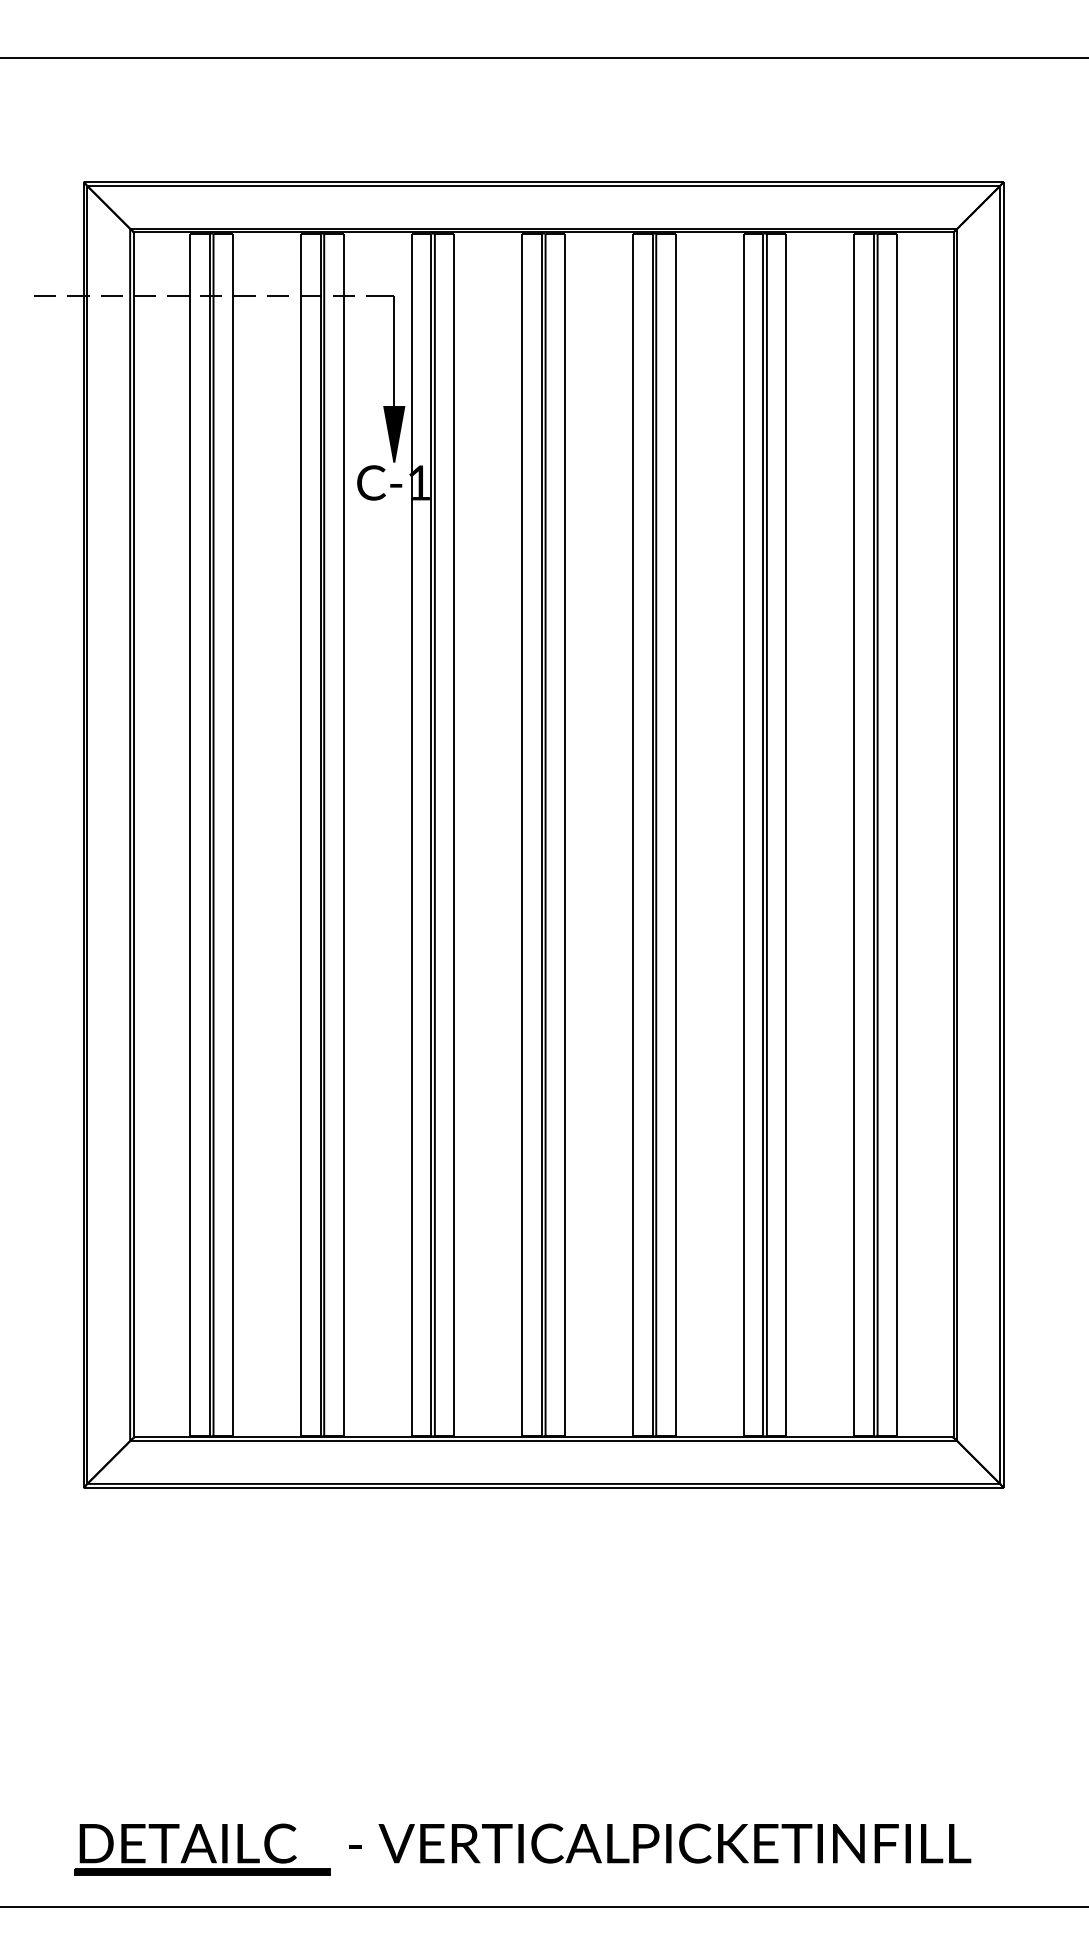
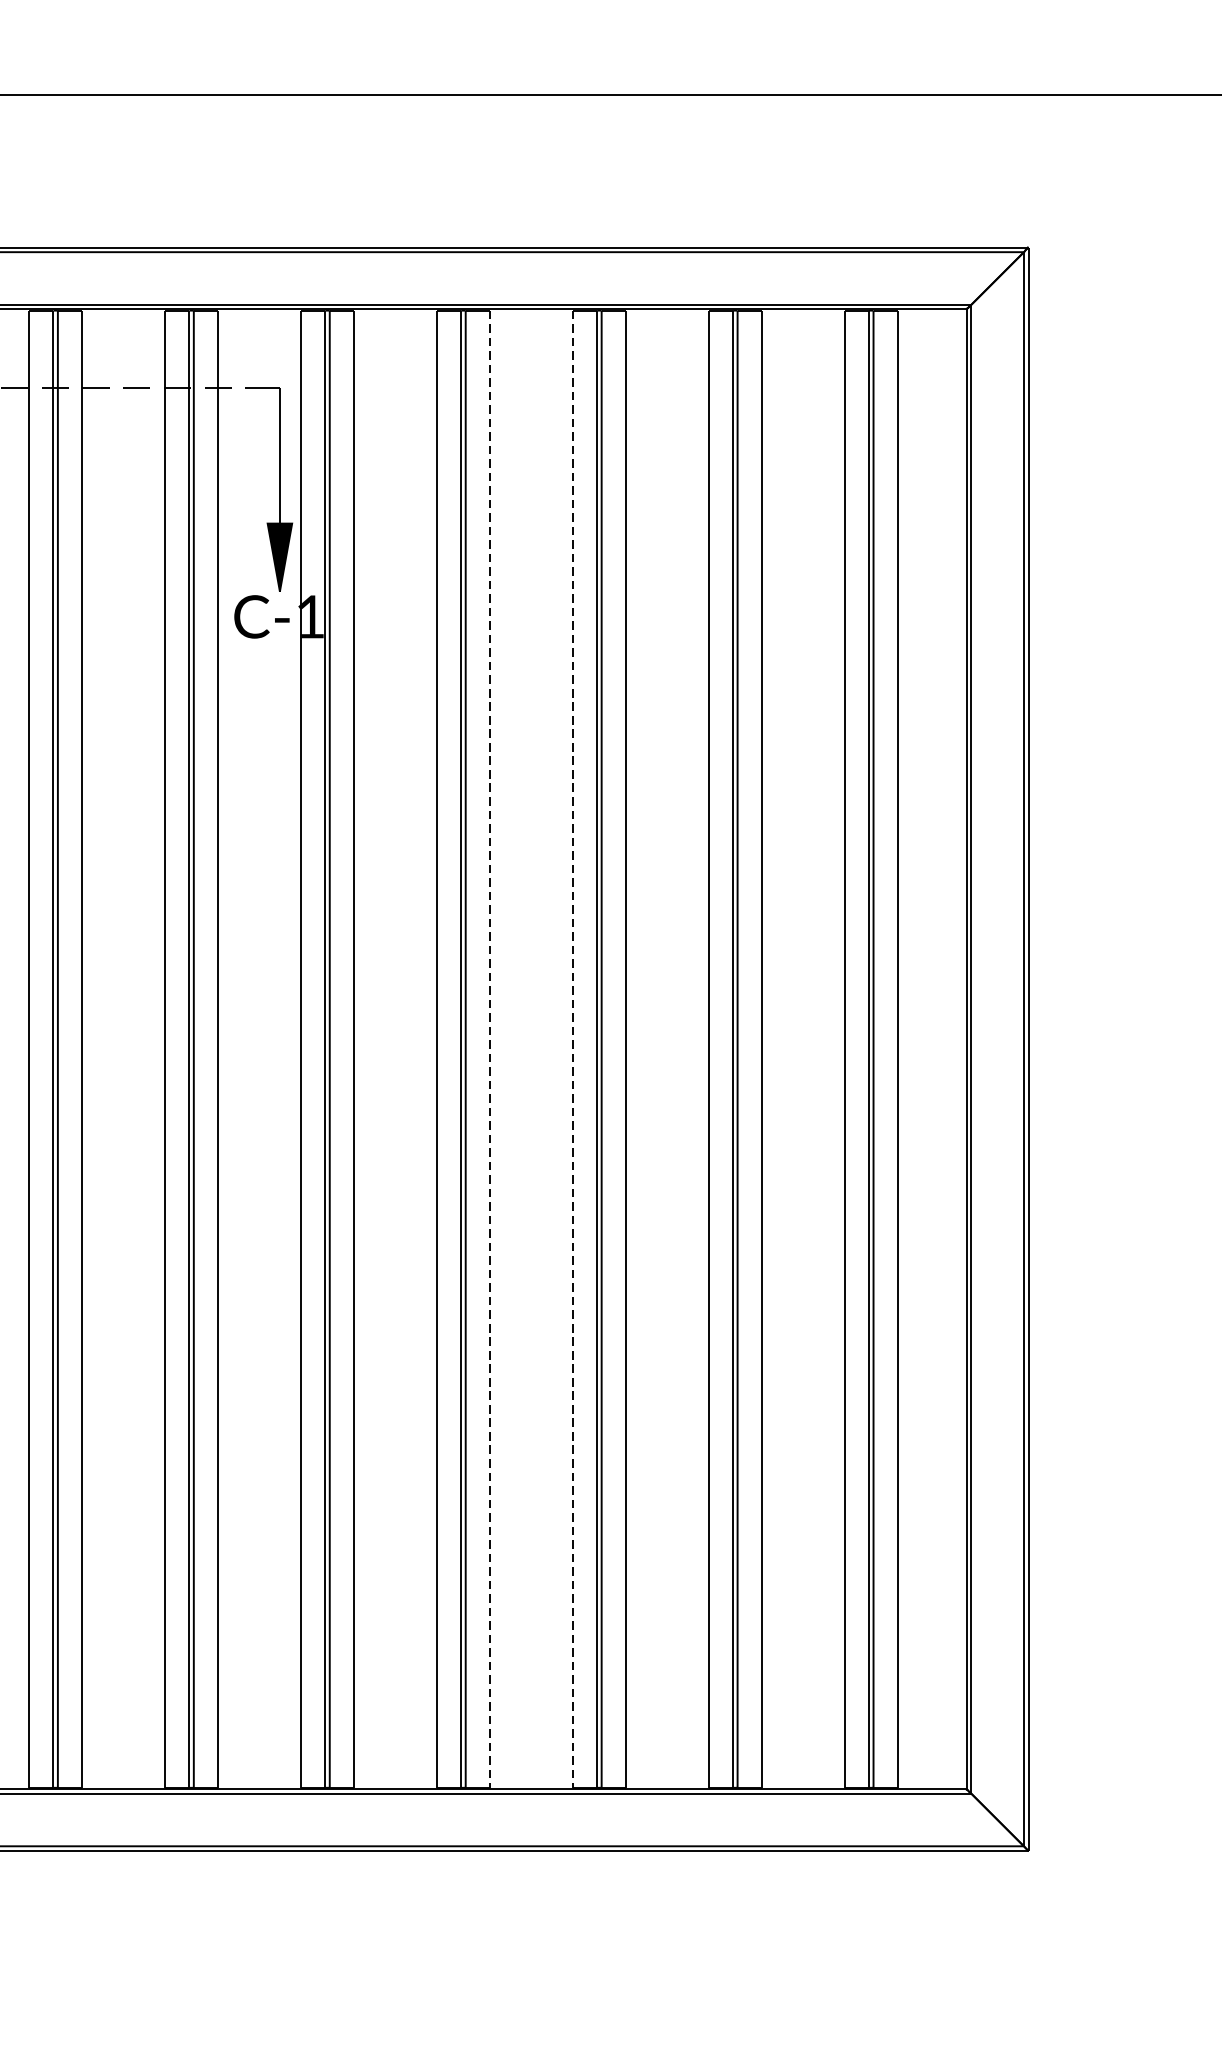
line: (565, 835) -> (490, 1049), solid -> dashed
line: (633, 835) -> (573, 1049), solid -> dashed

